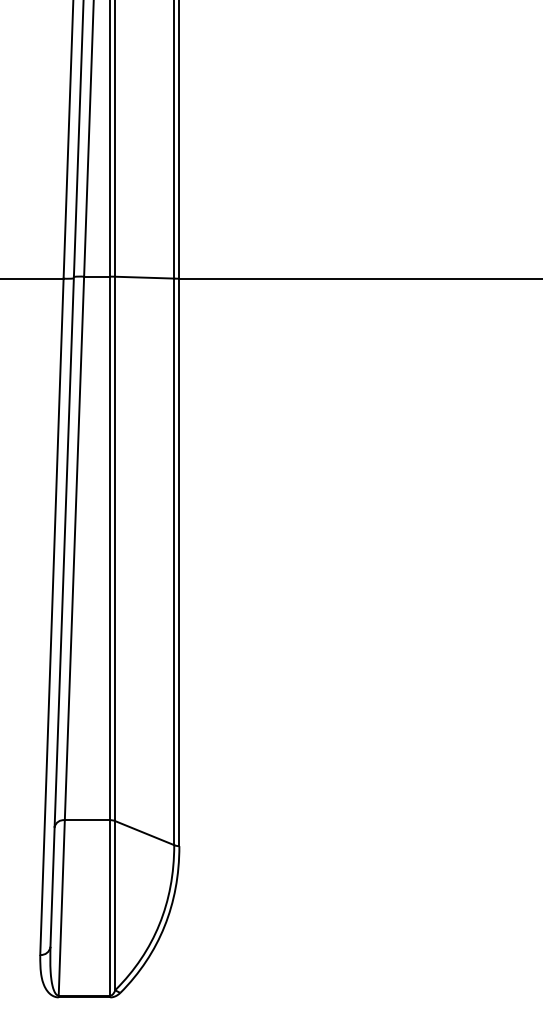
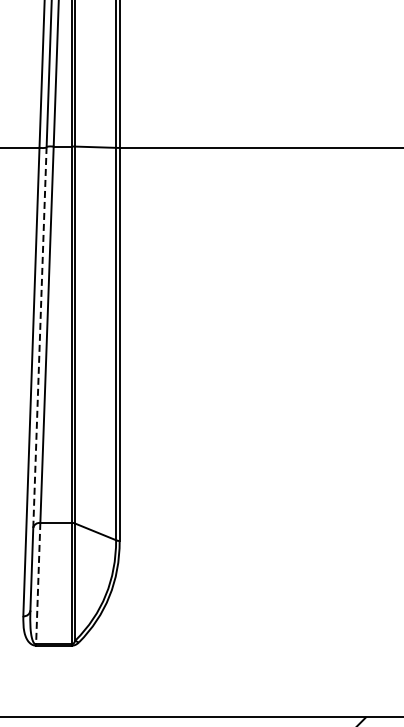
line: (63, 552) -> (39, 337), solid -> dashed
line: (62, 907) -> (38, 583), solid -> dashed

